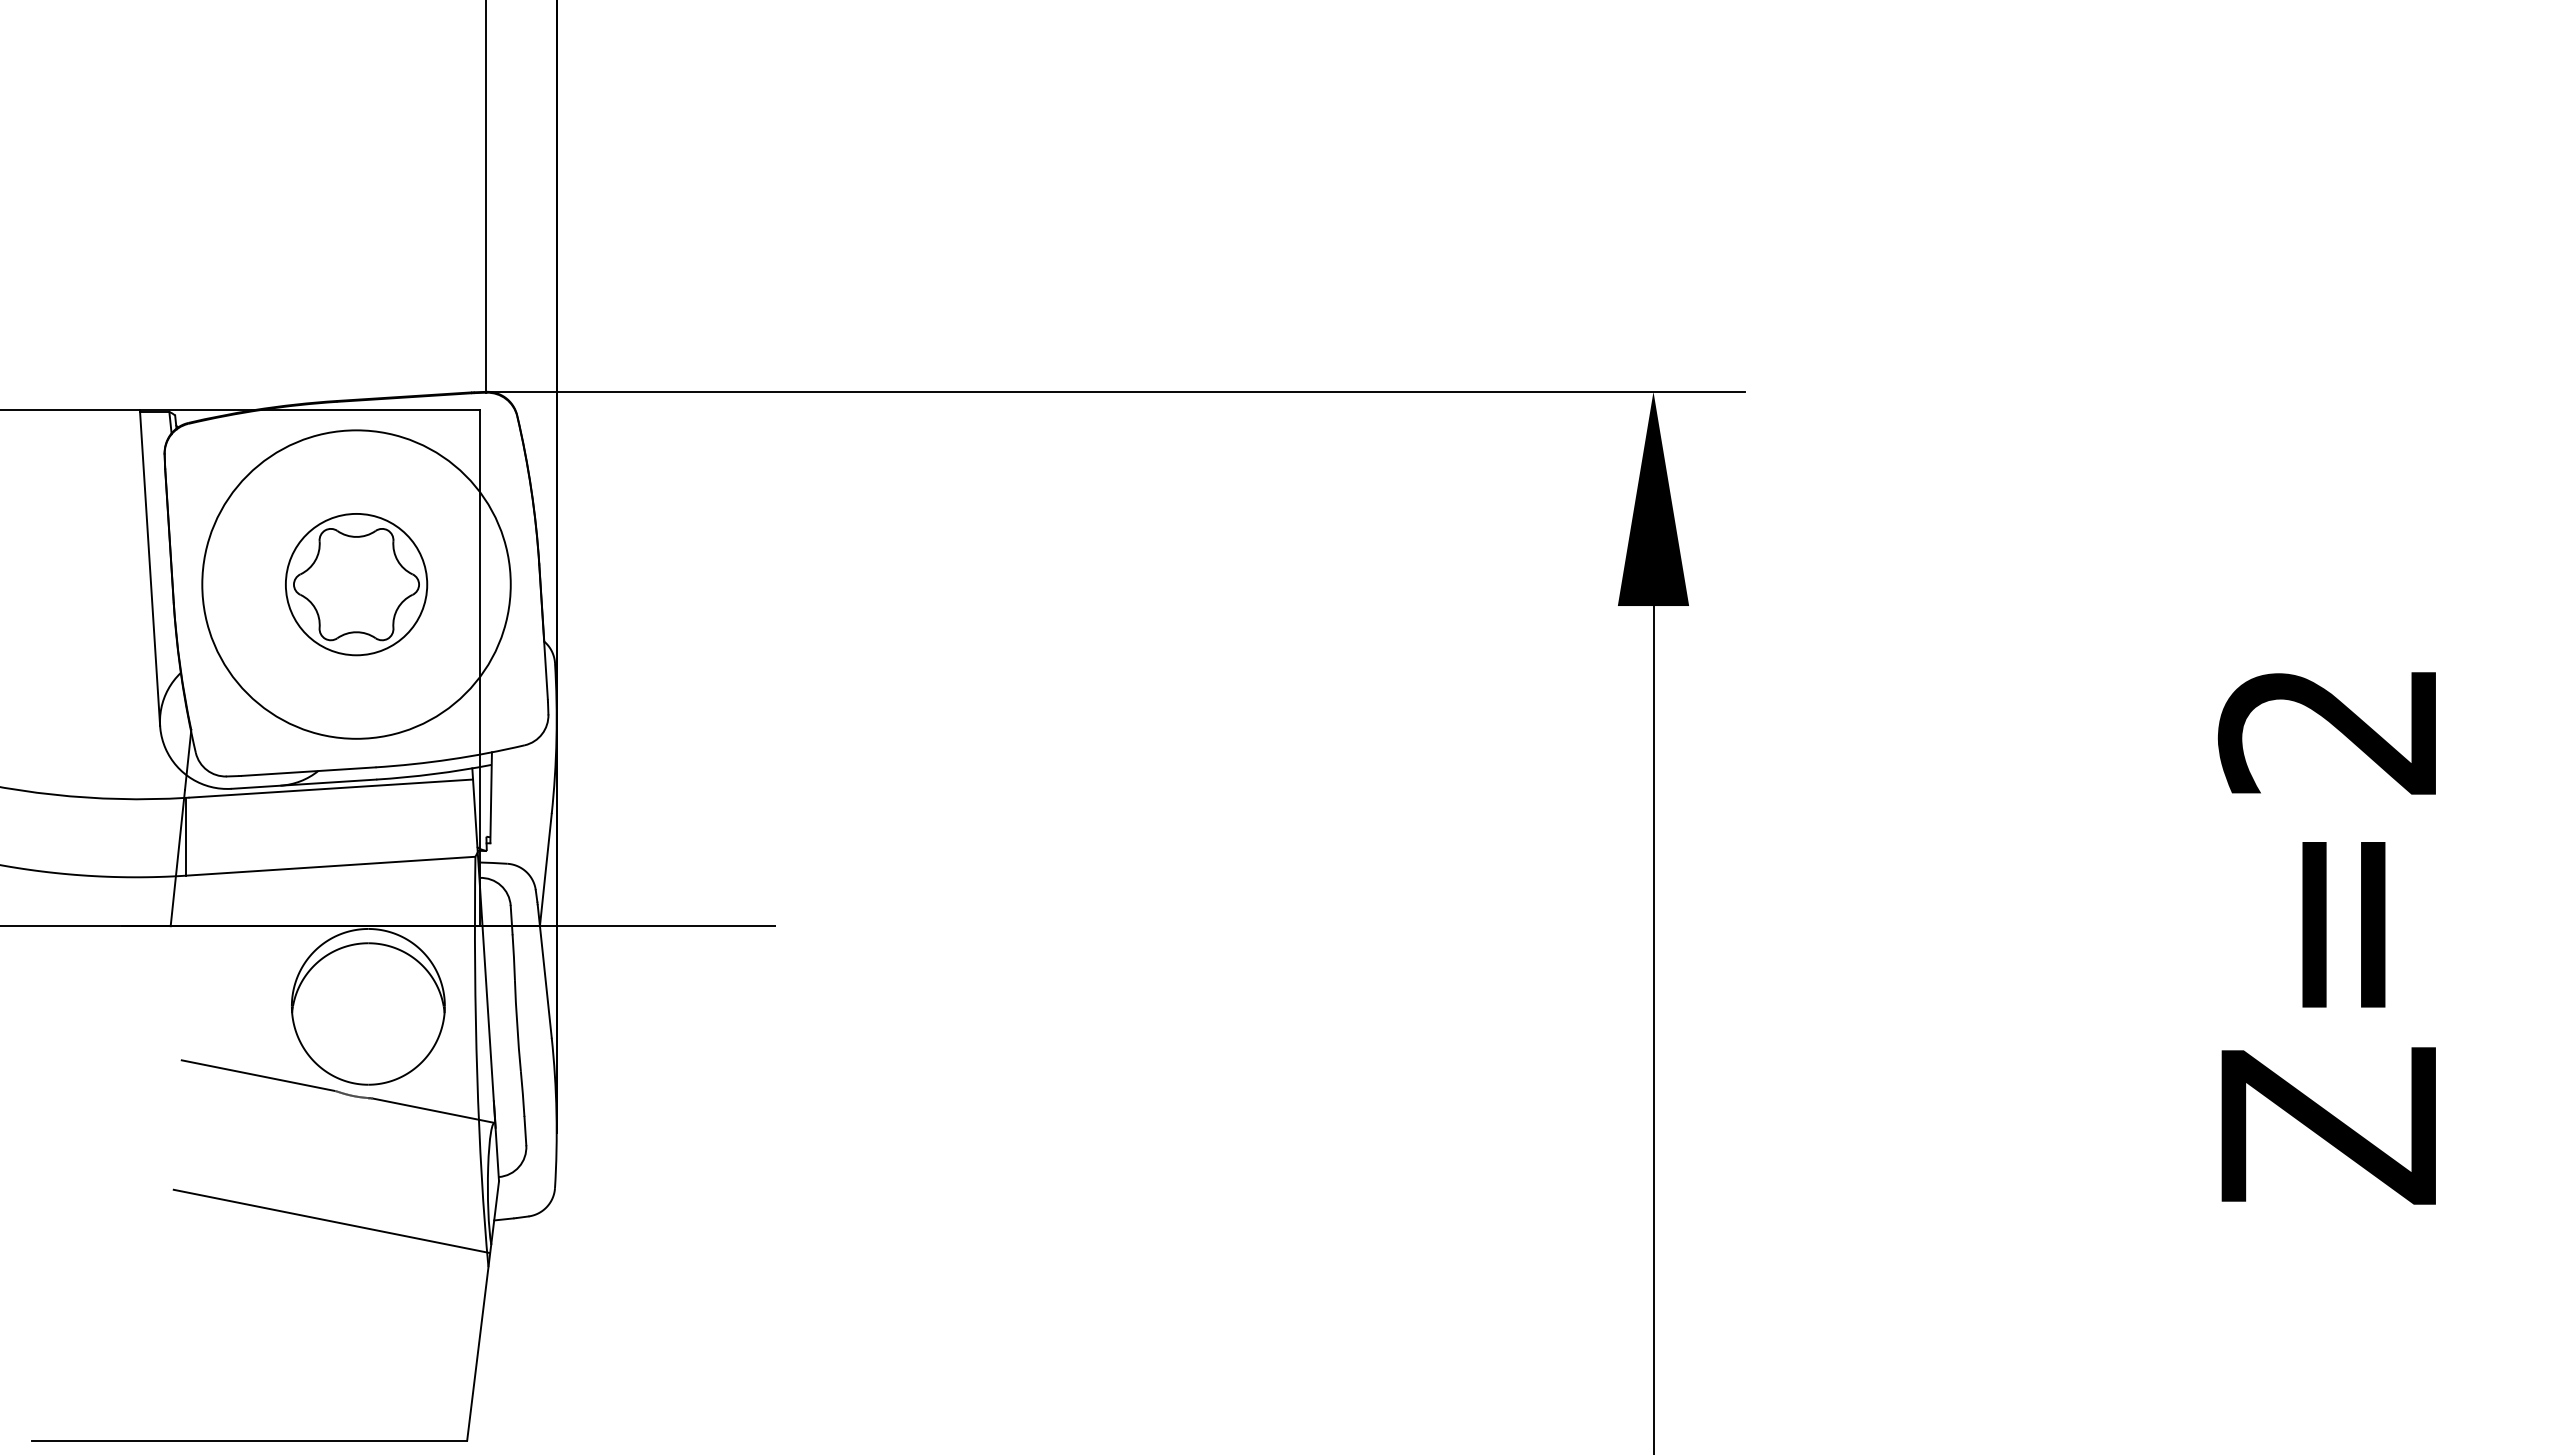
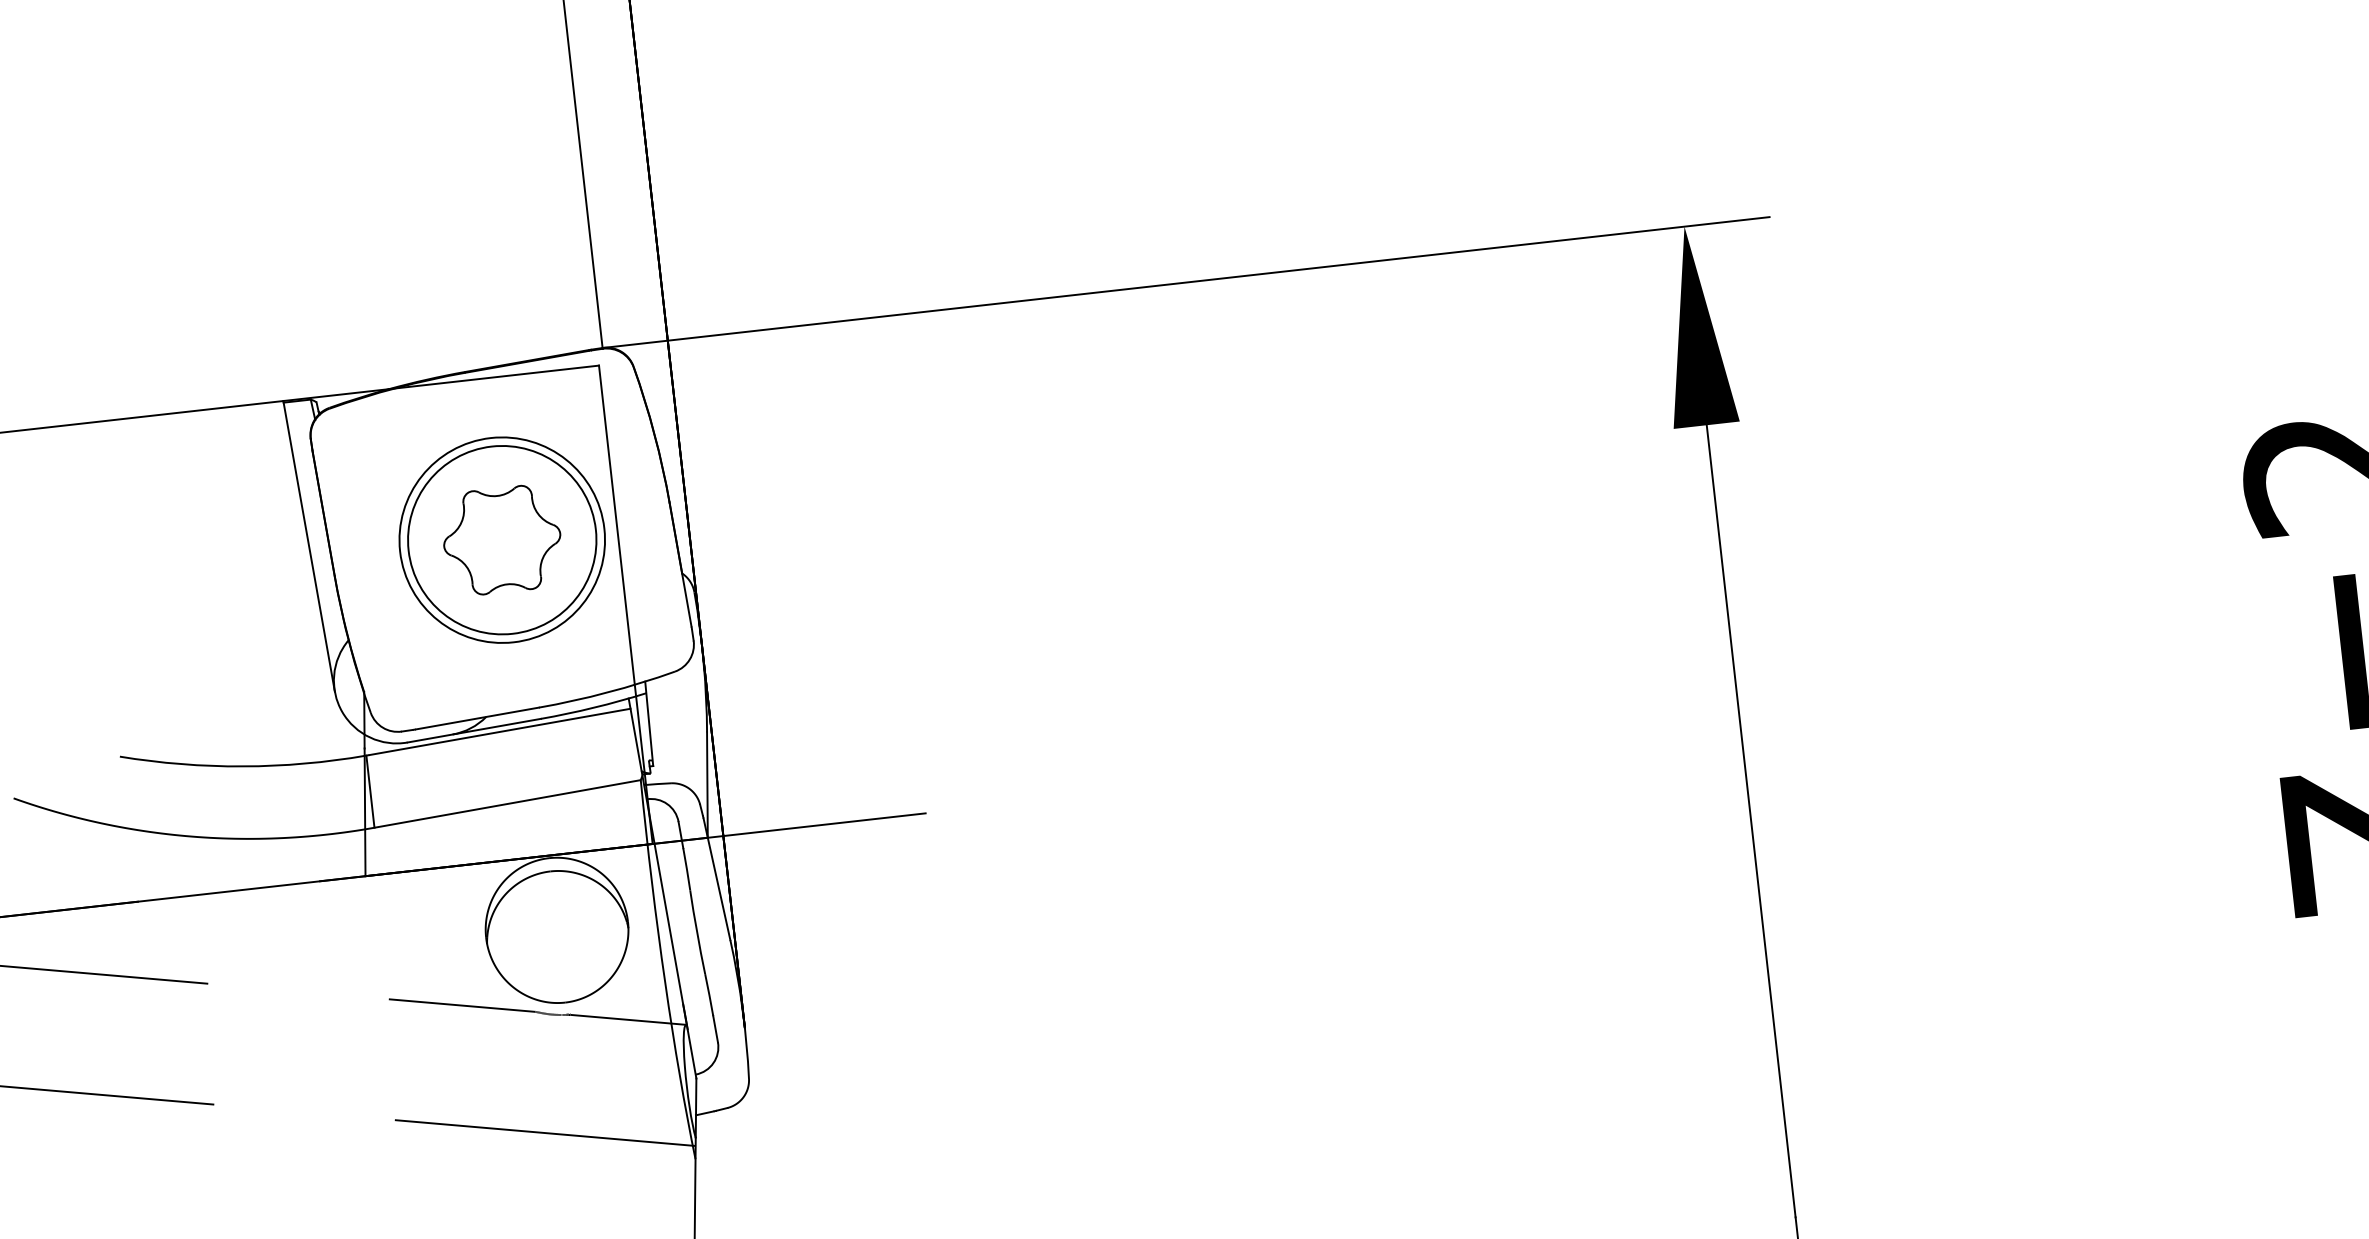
circle: (356, 584) -> (502, 540), size x0.71
circle: (356, 584) -> (502, 540), size x1.43

